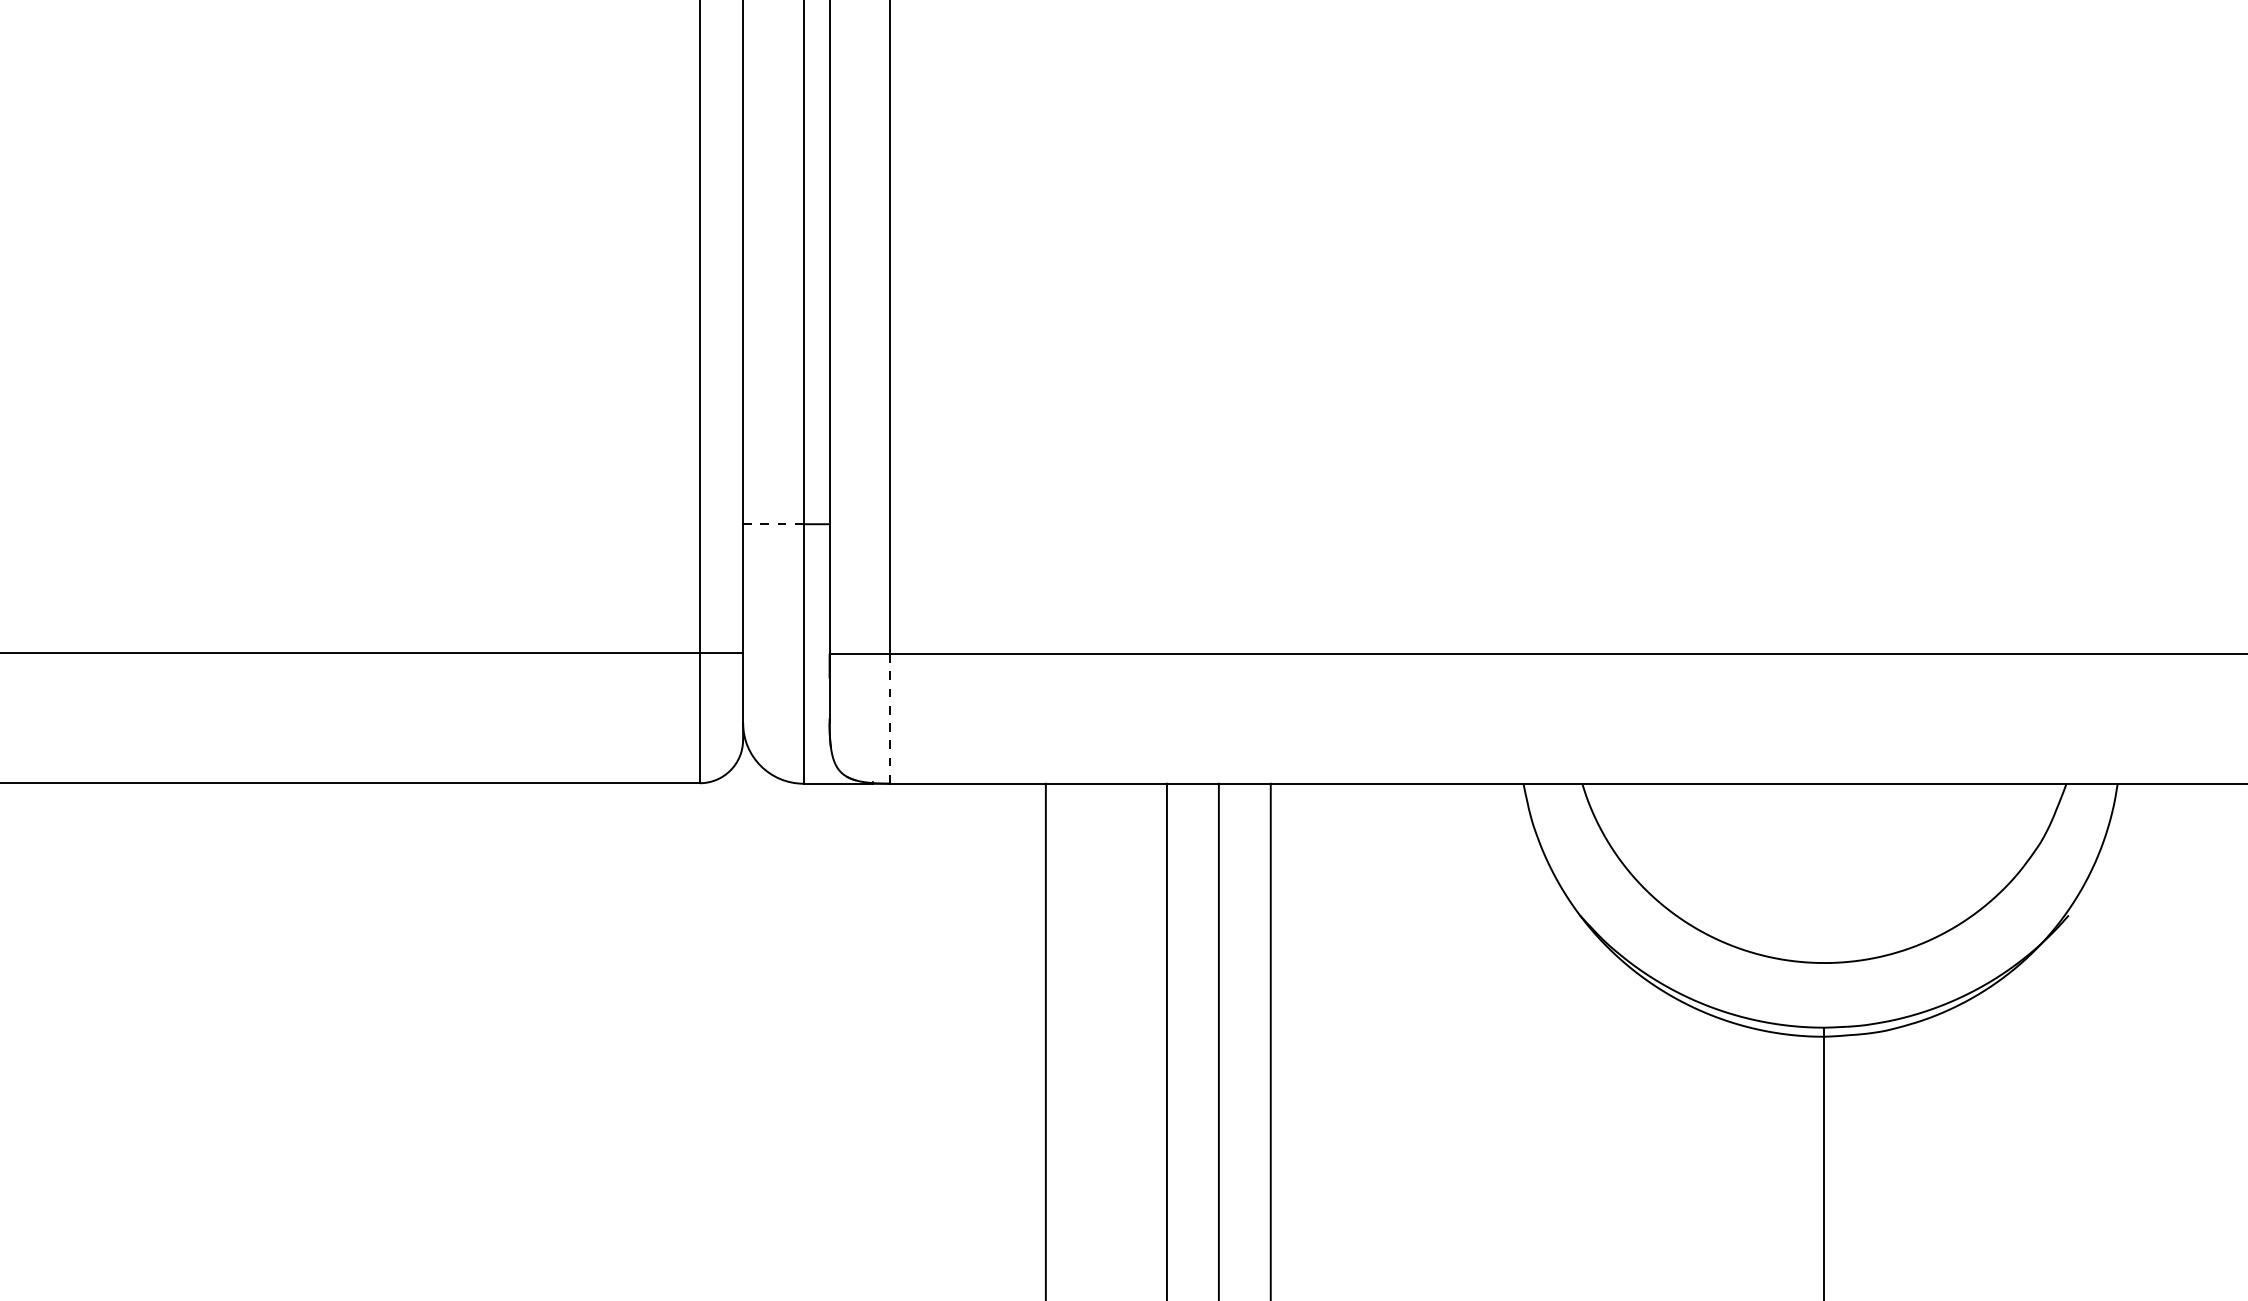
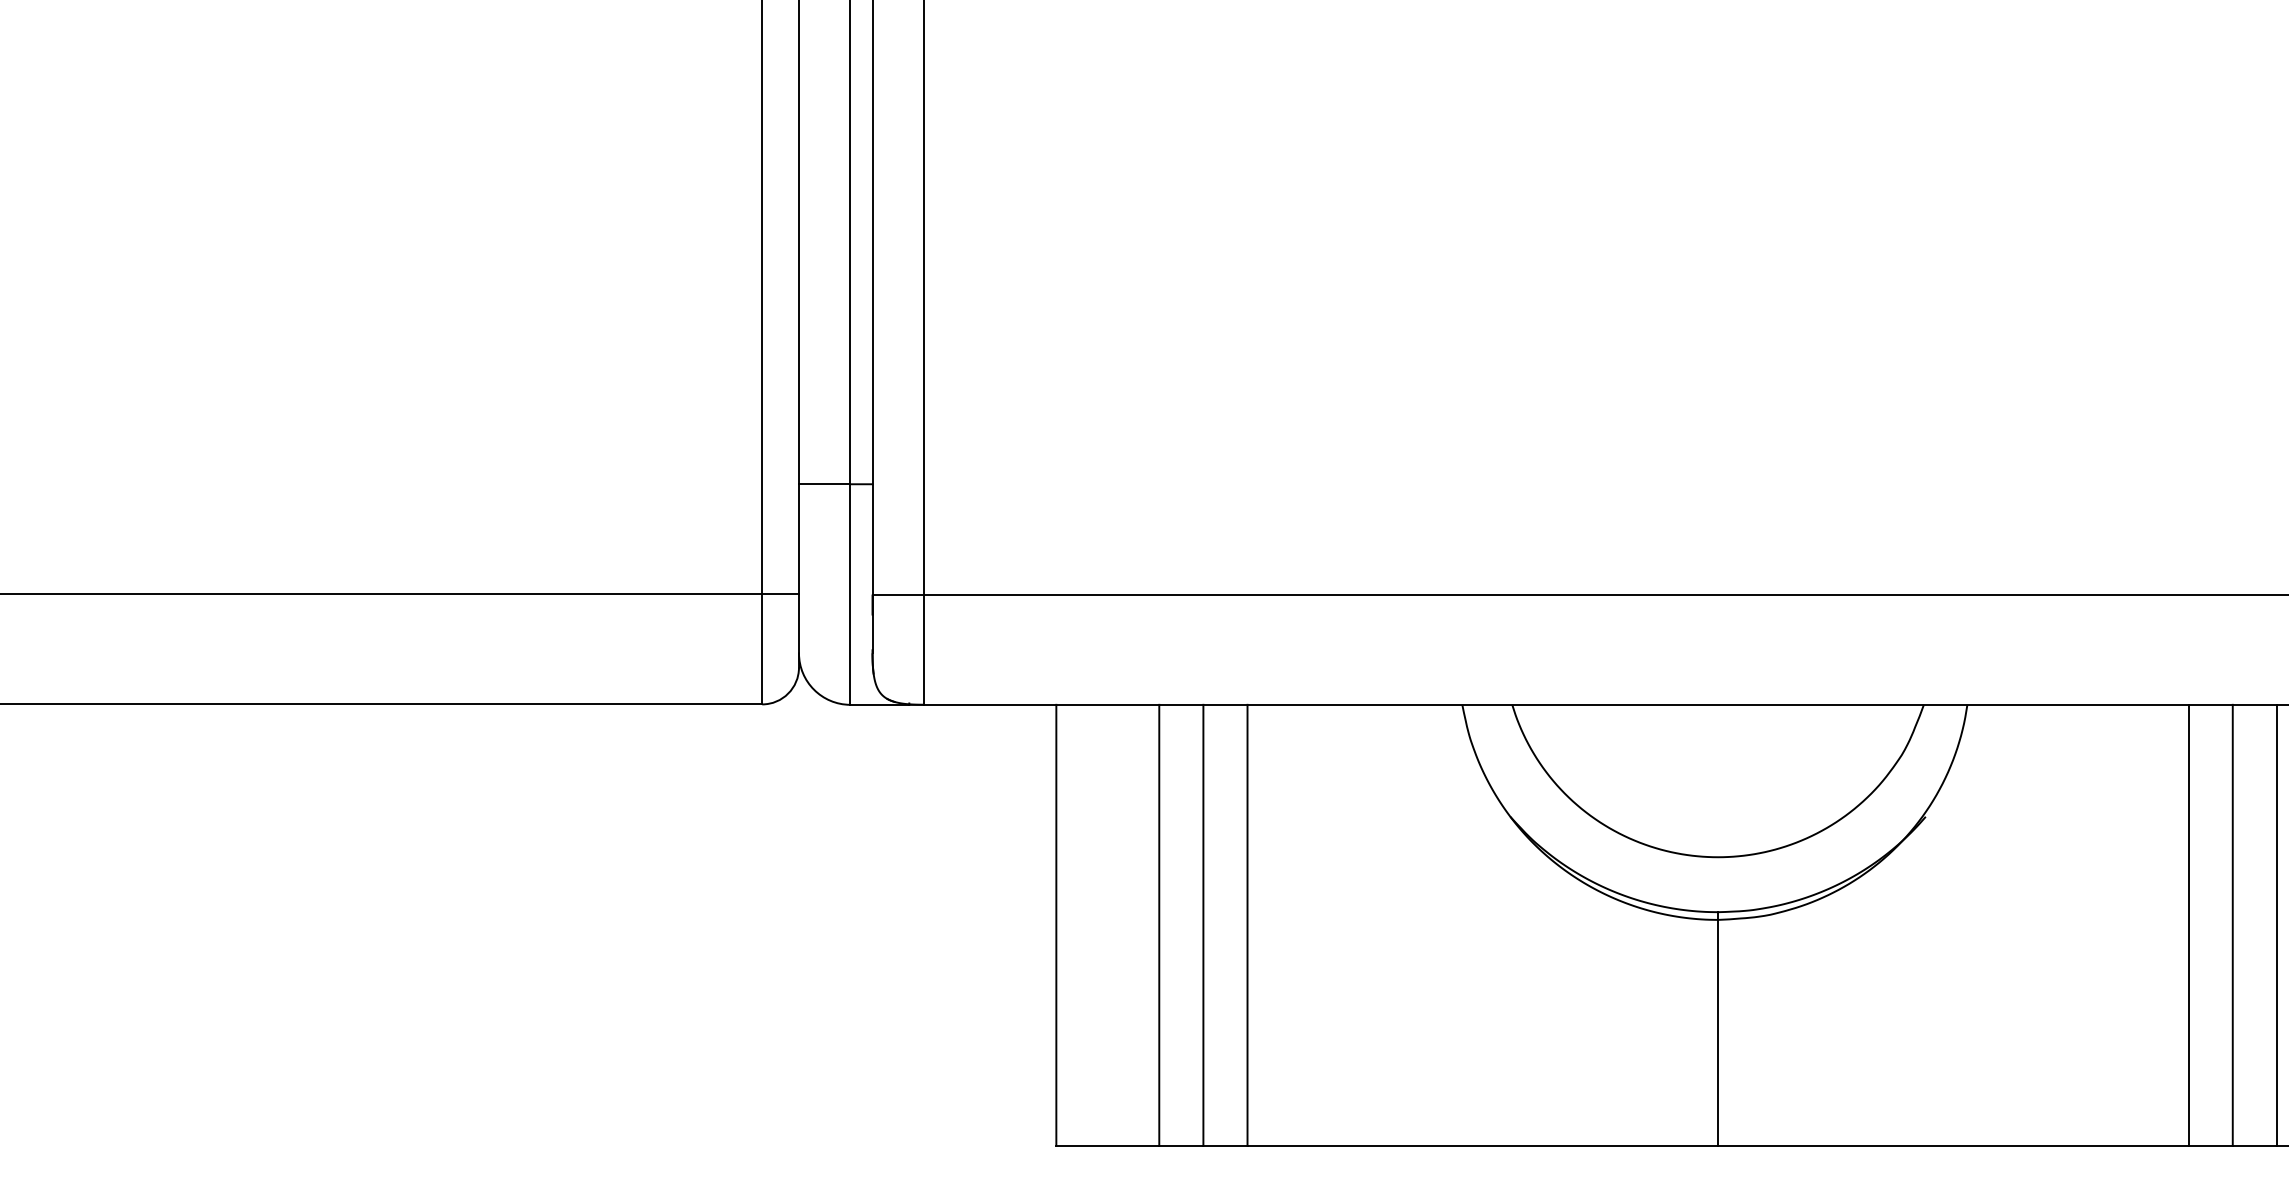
line: (773, 524) -> (824, 484), dashed -> solid
line: (890, 719) -> (924, 650), dashed -> solid

